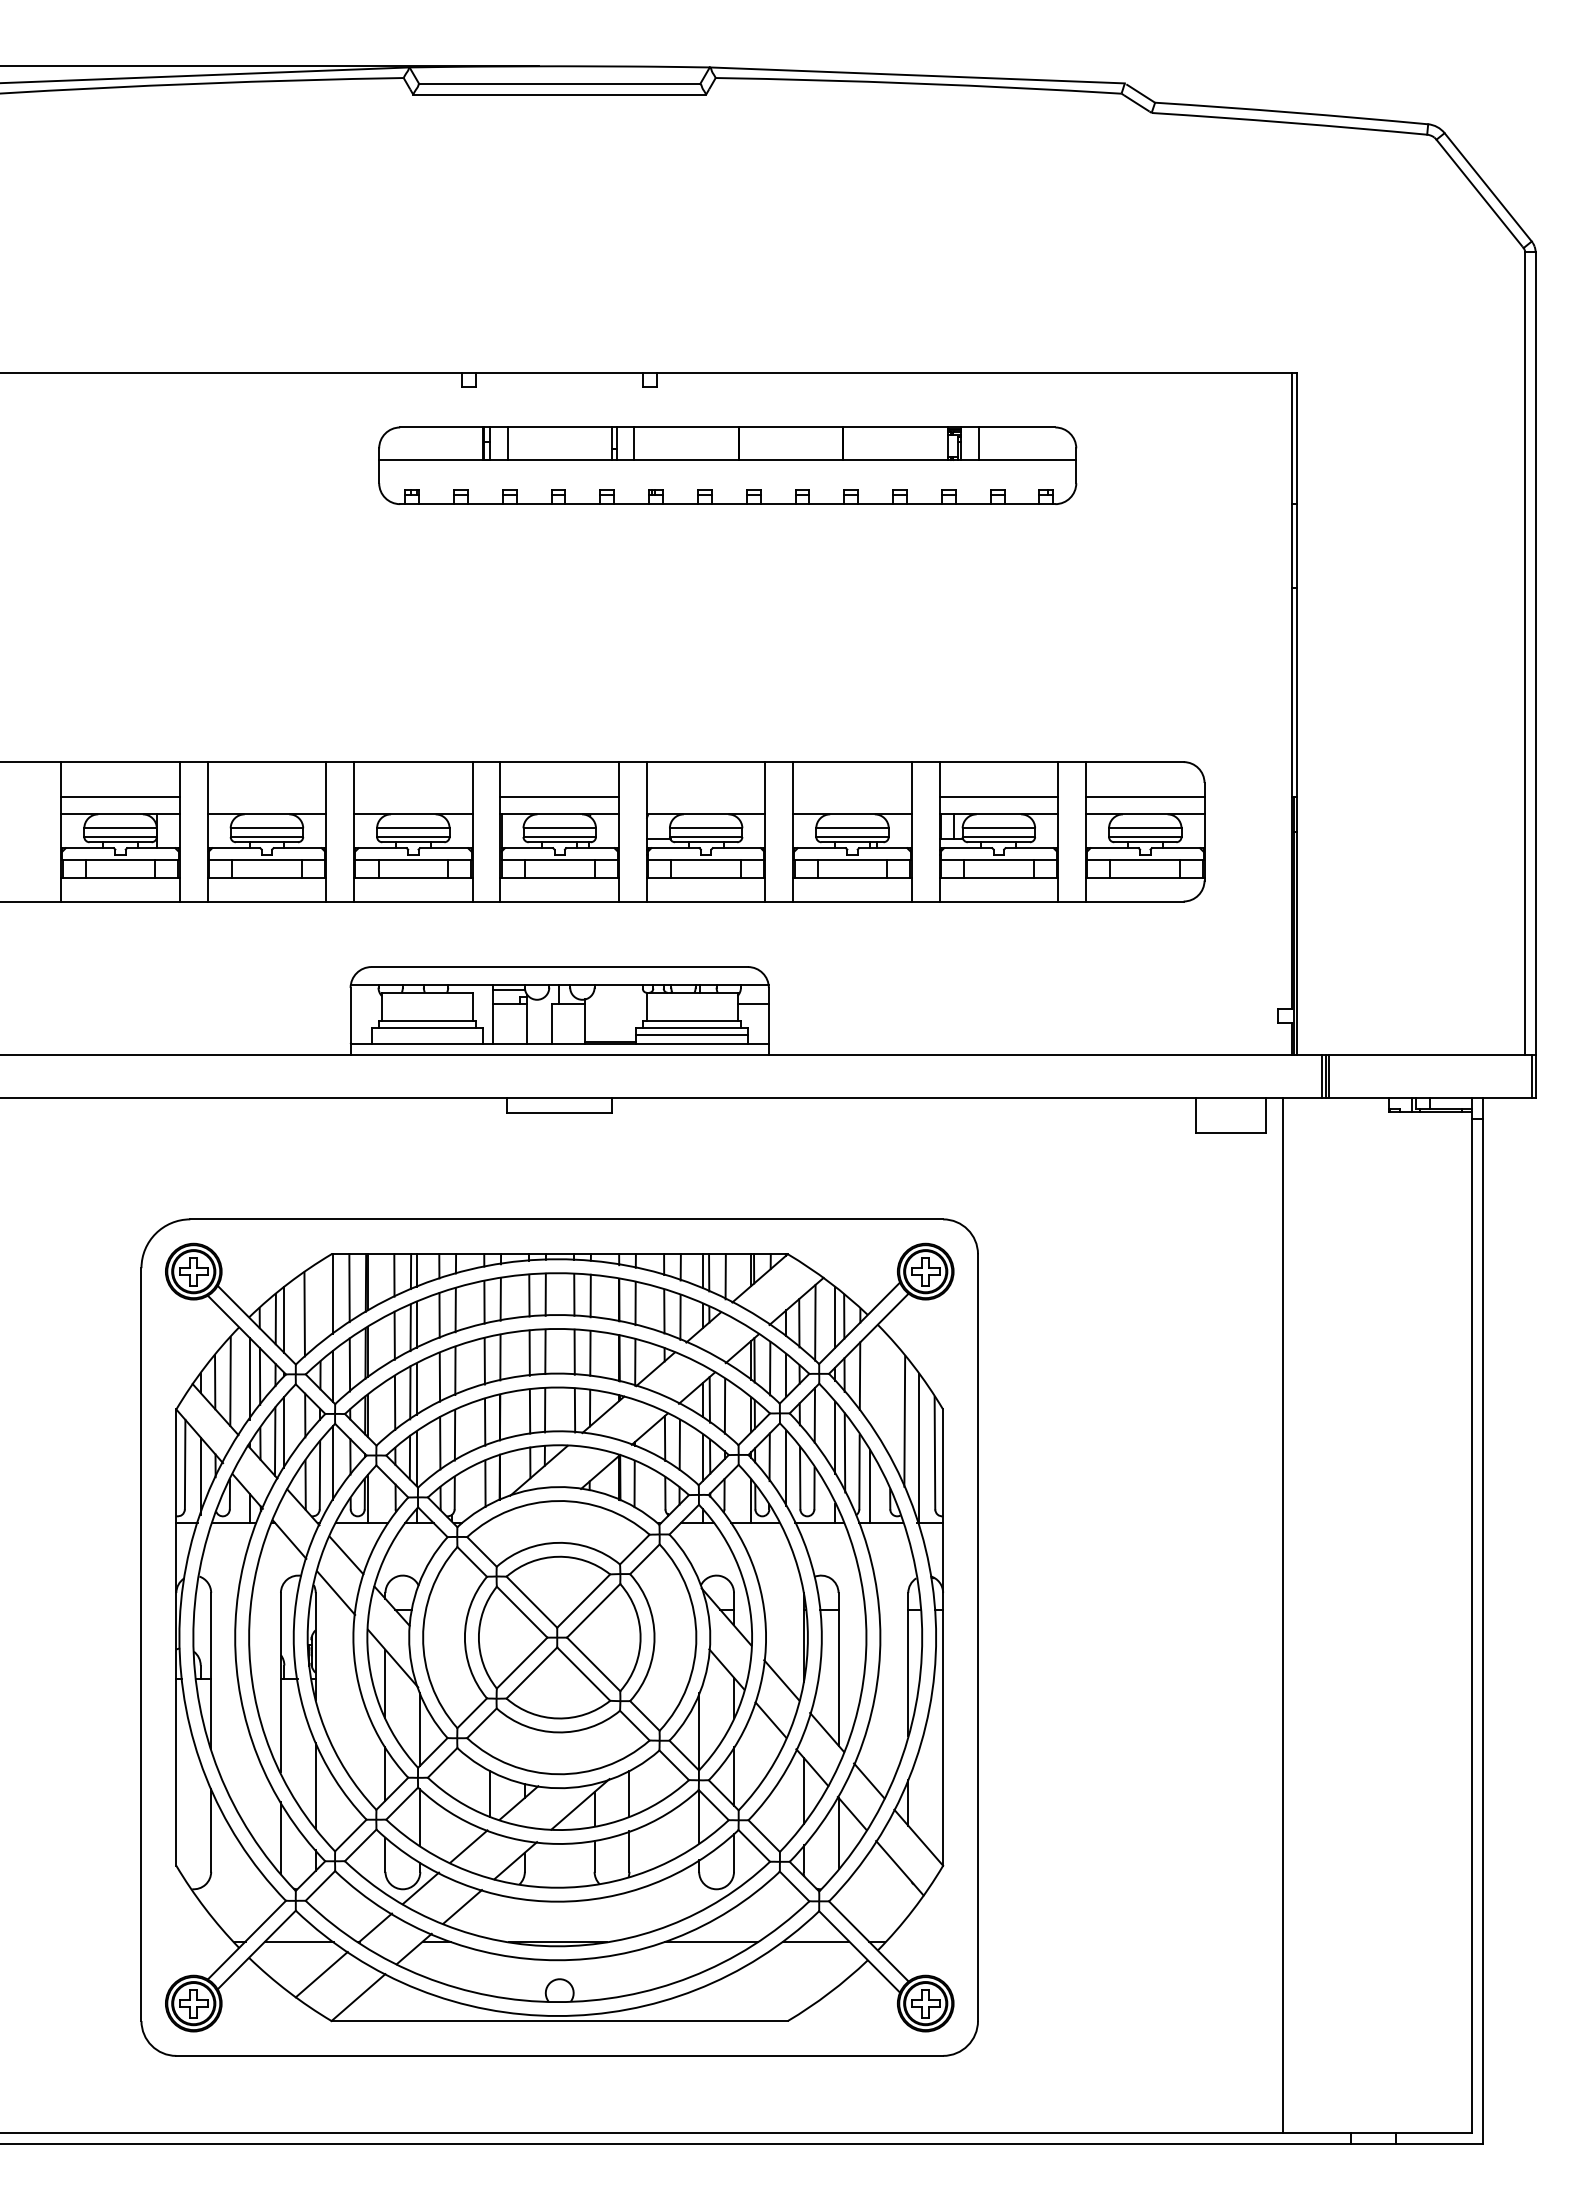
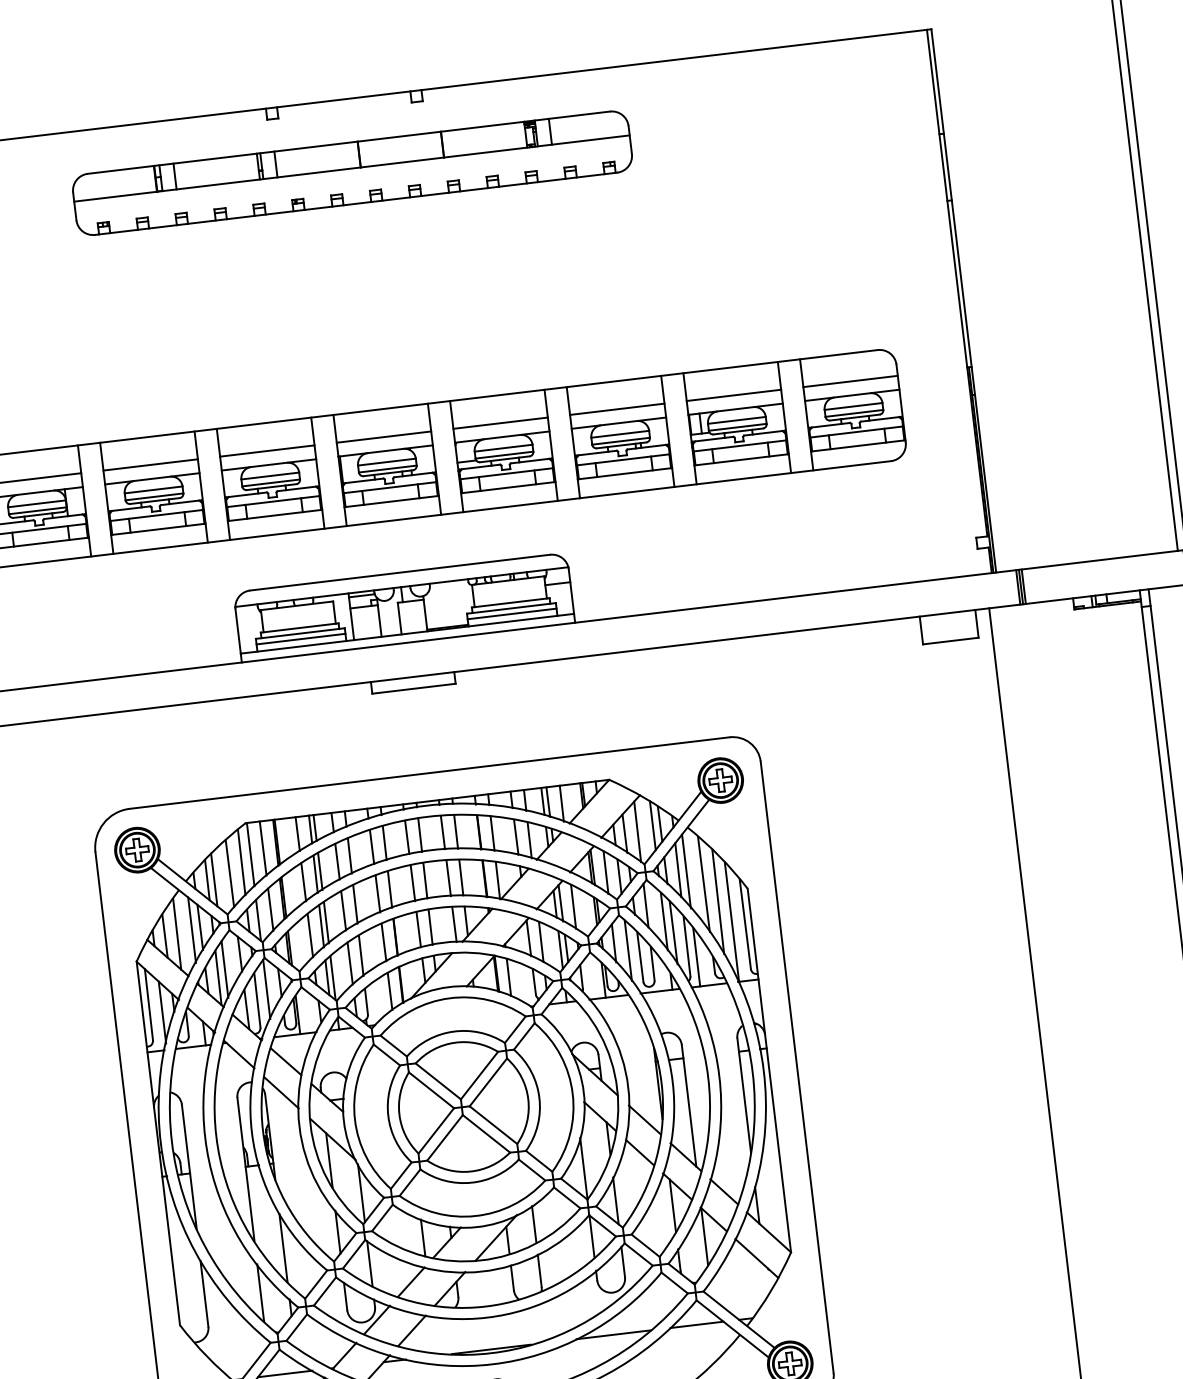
part: (727, 465) -> (352, 173), moved
line: (266, 796) -> (150, 464), added
line: (413, 796) -> (267, 450), added
line: (705, 796) -> (500, 422), added
line: (852, 796) -> (617, 408), added
line: (427, 1034) -> (301, 638), added
line: (320, 1302) -> (241, 862), added
line: (869, 1378) -> (686, 871), added
line: (889, 1397) -> (703, 884), added

